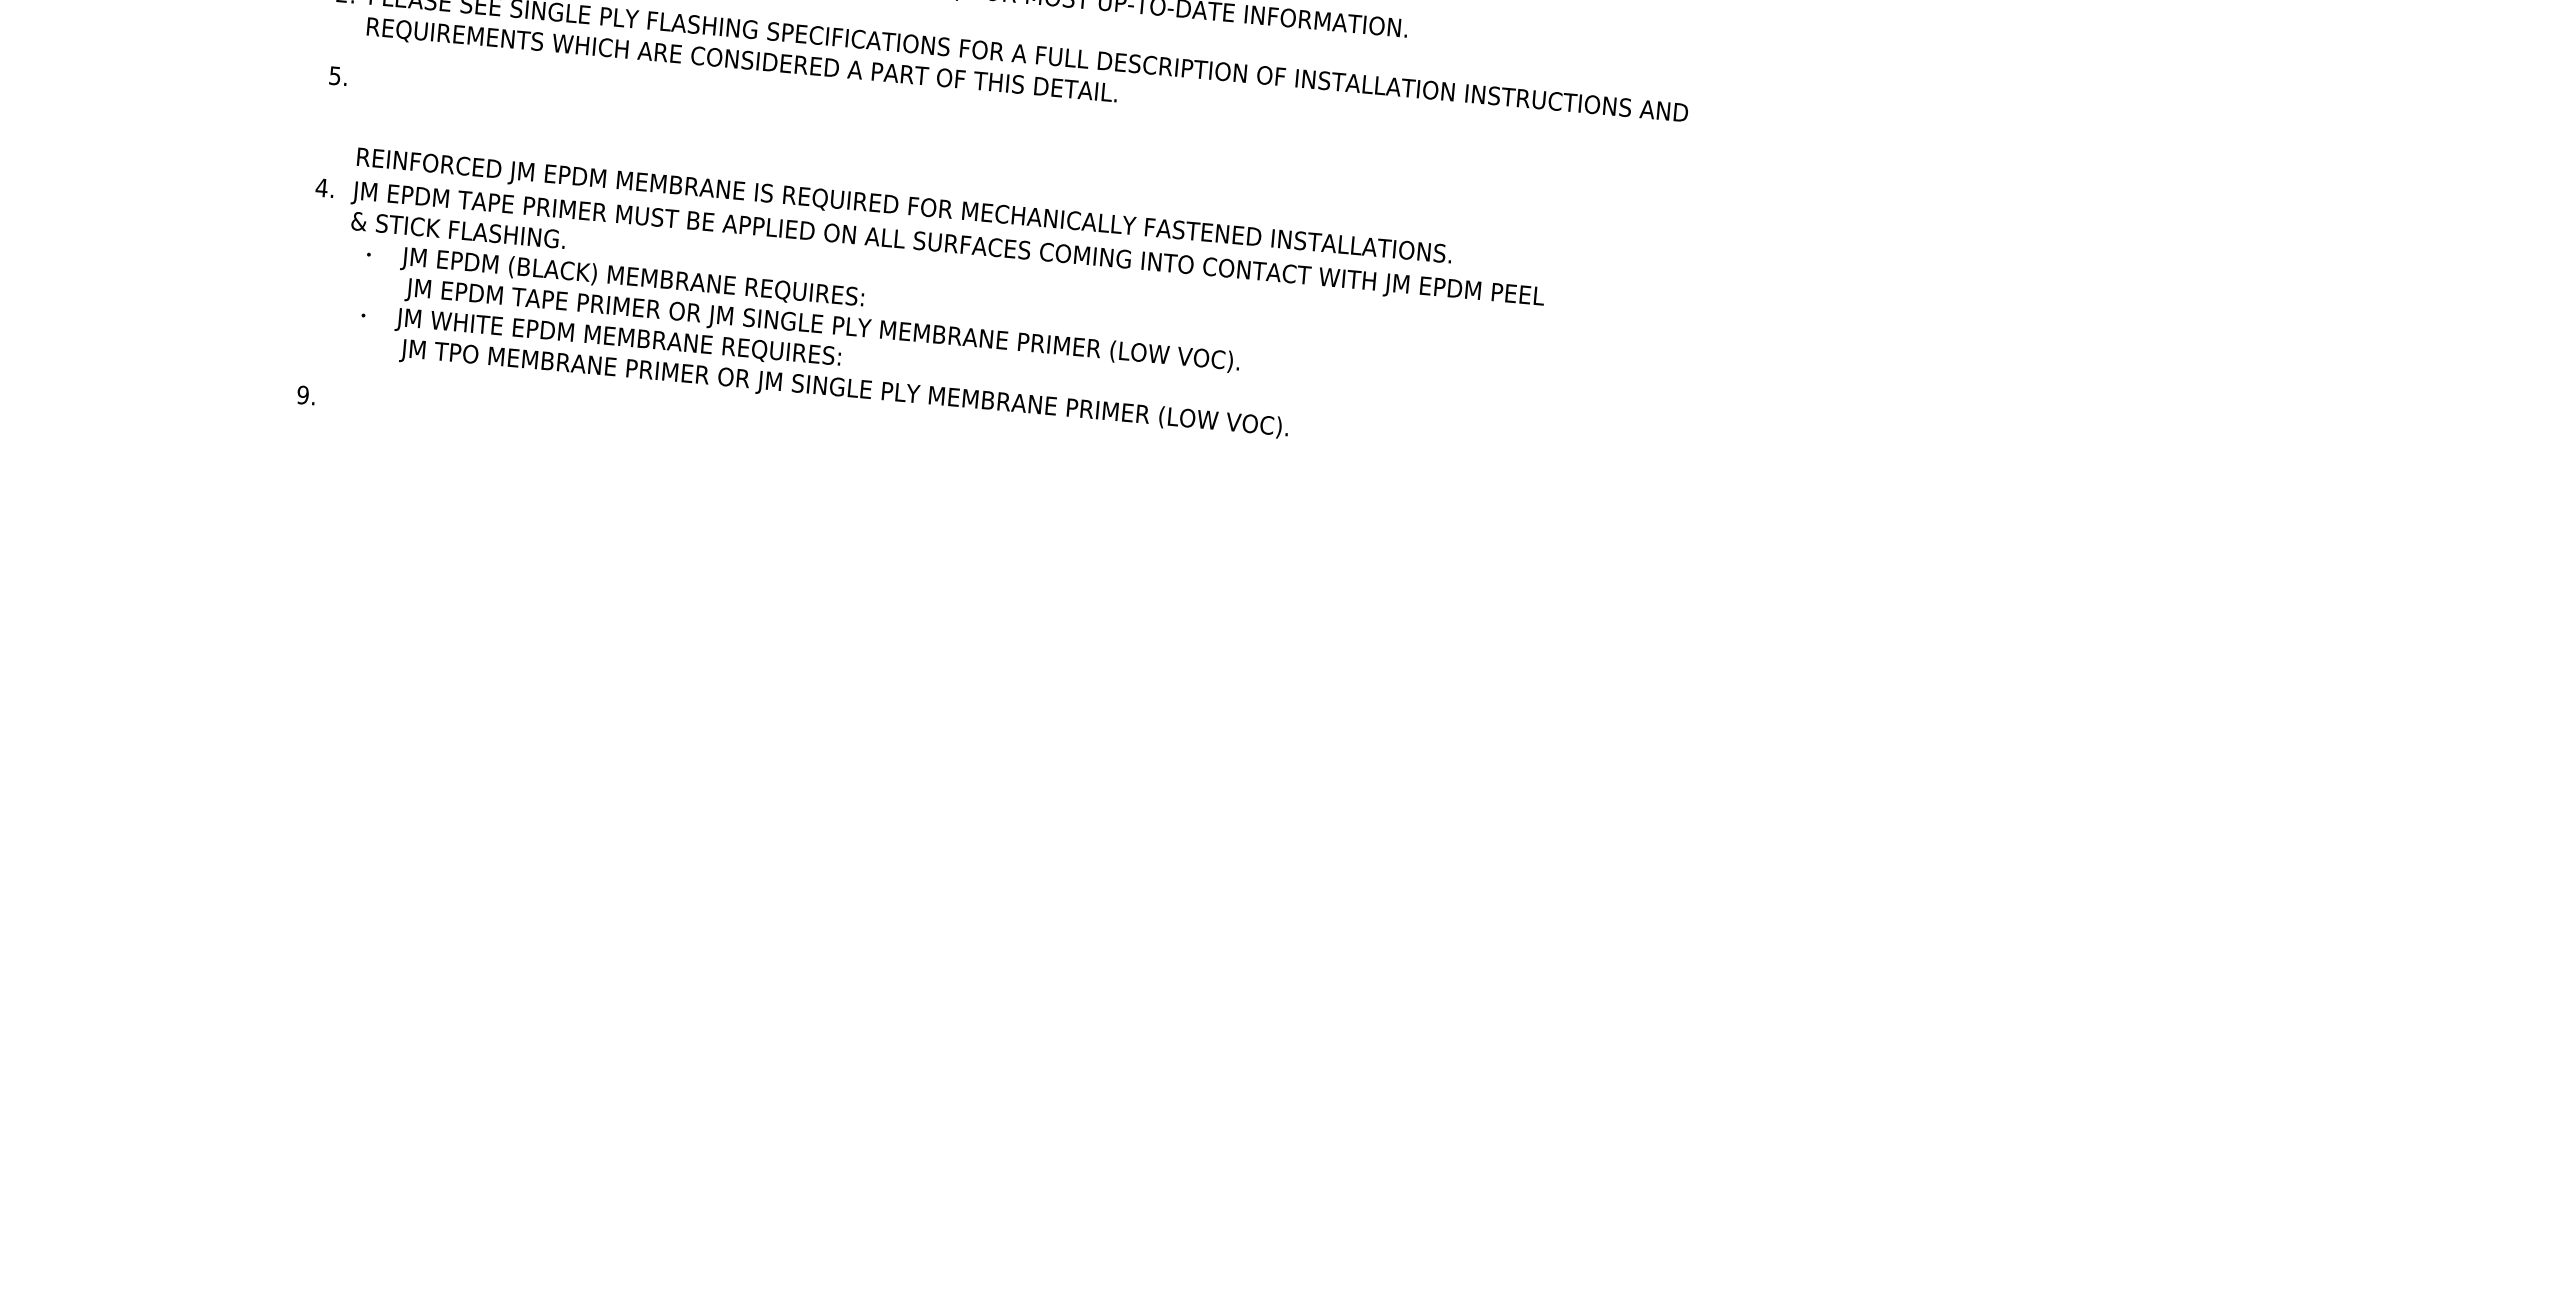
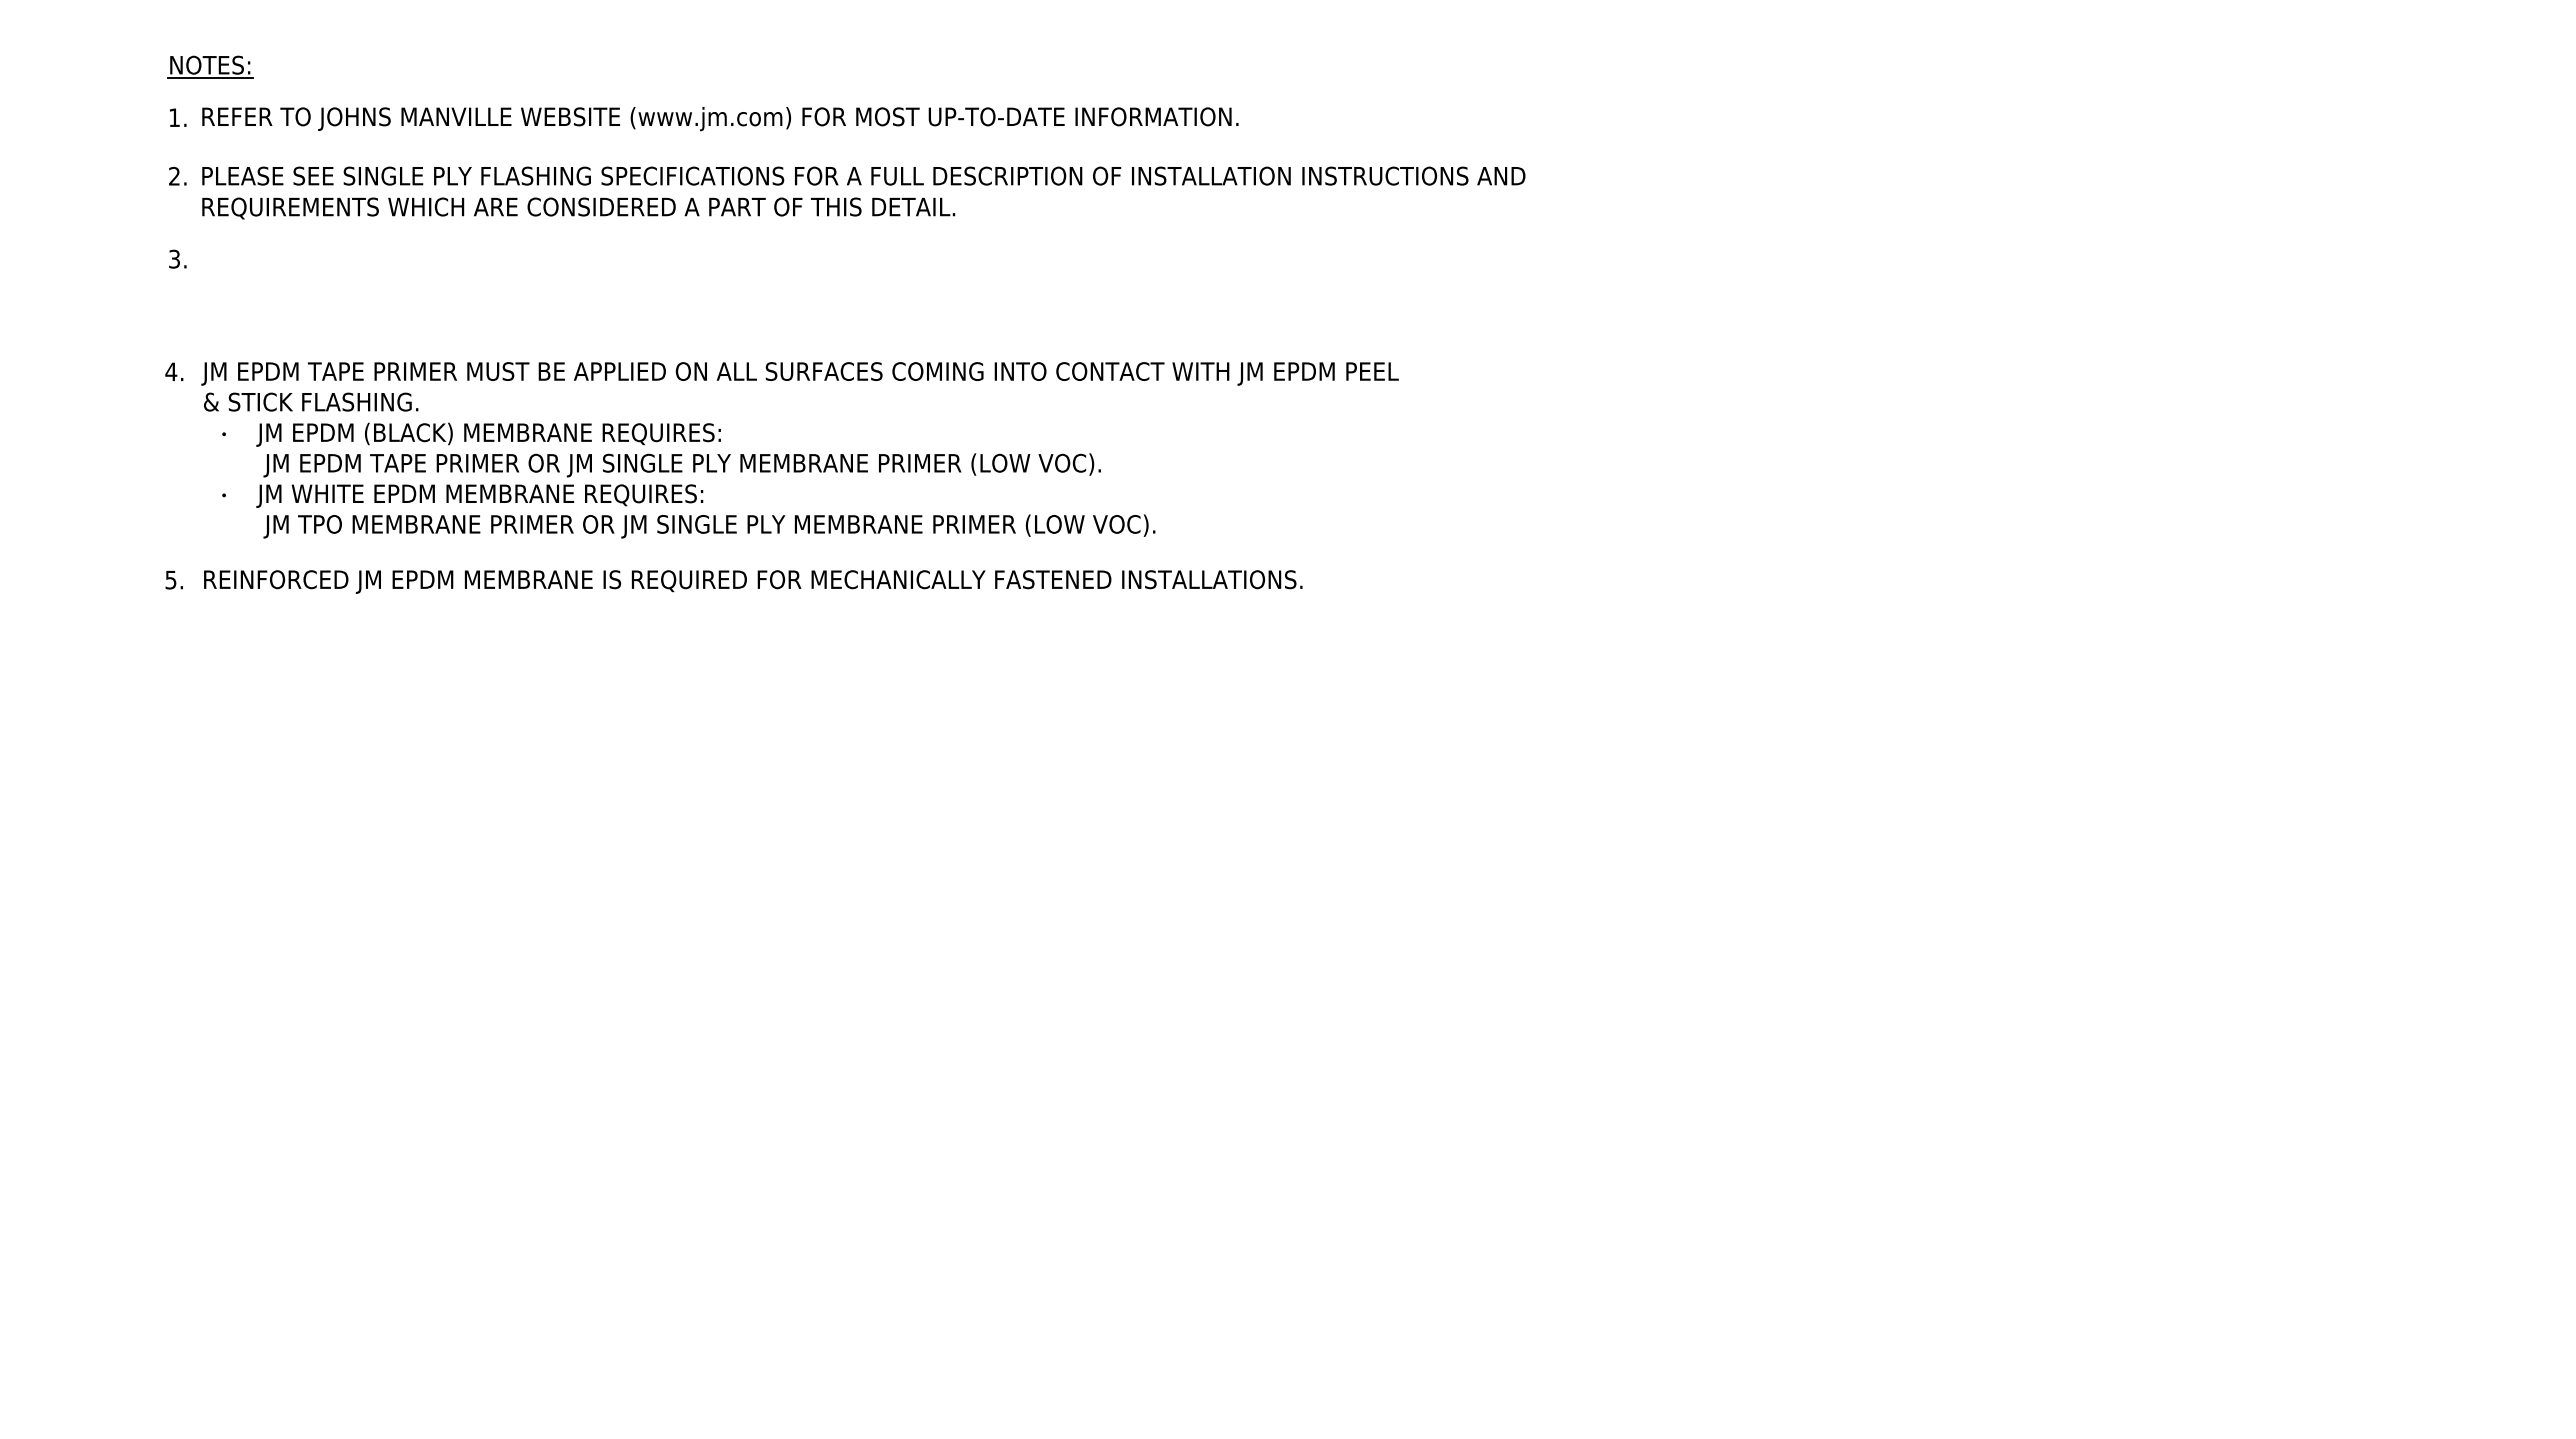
text: (335, 75) -> (174, 258), 5. -> 3.
text: (904, 207) -> (753, 581), moved
text: (302, 394) -> (170, 579), 9. -> 5.

